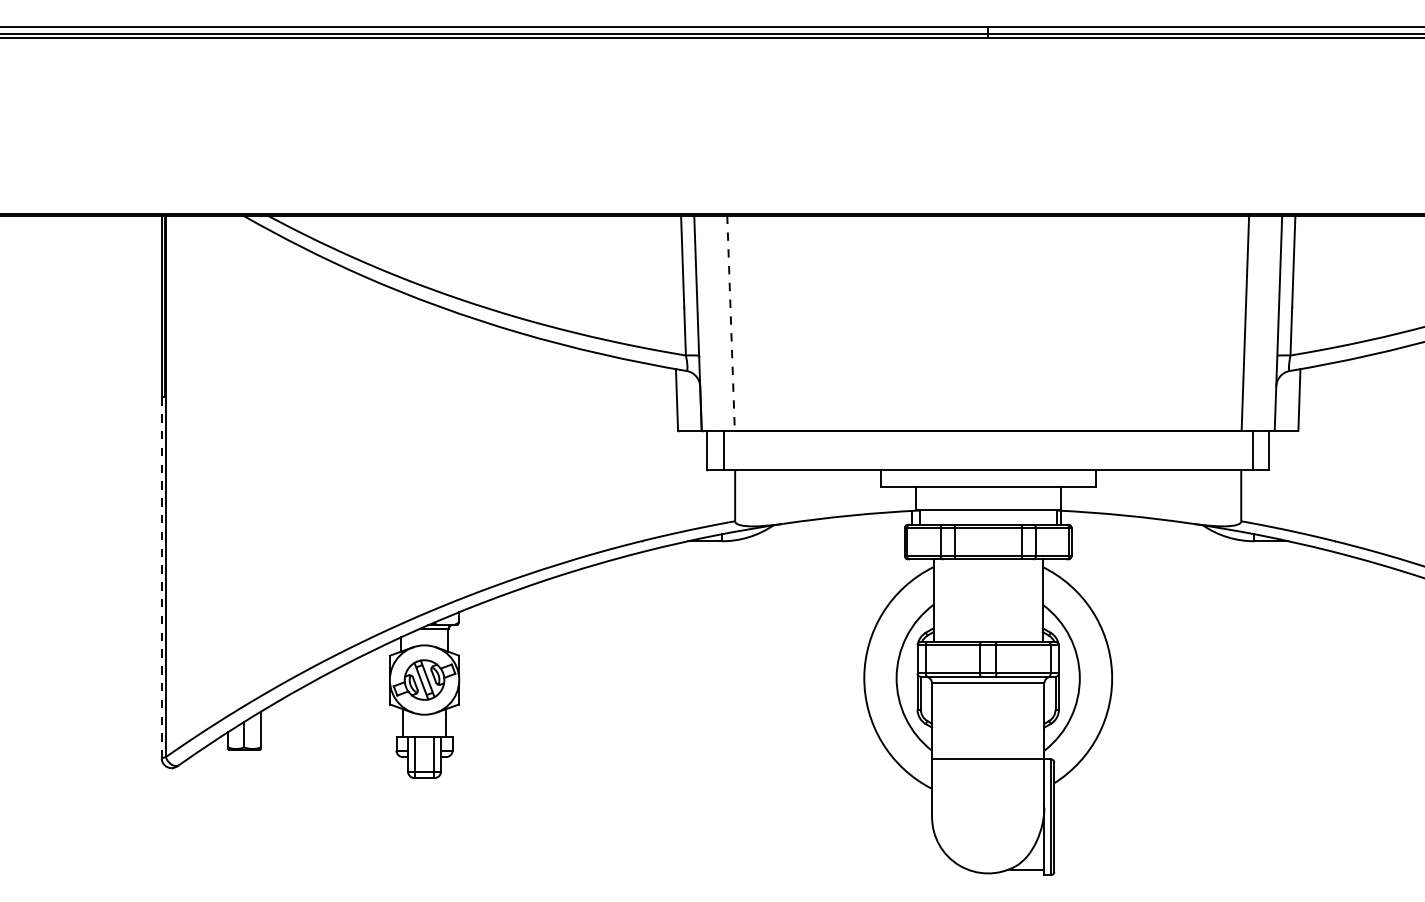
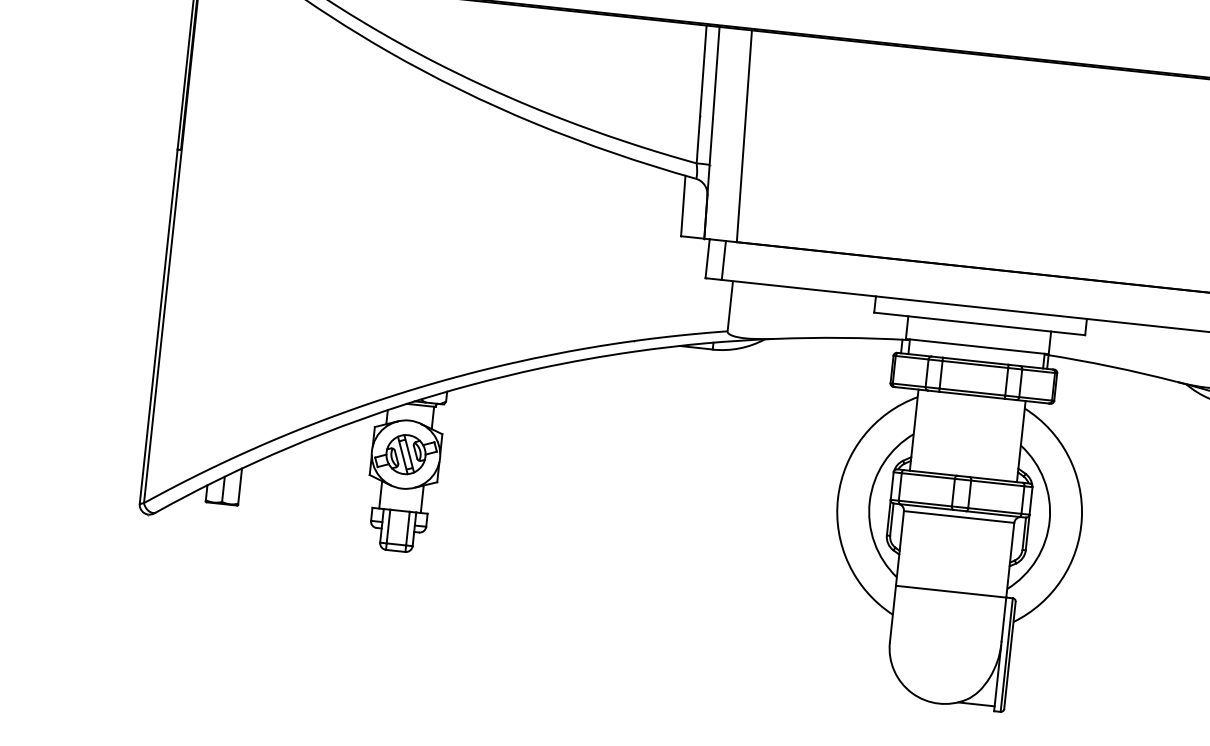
line: (731, 323) -> (744, 136), dashed -> solid
line: (161, 578) -> (158, 327), dashed -> solid

